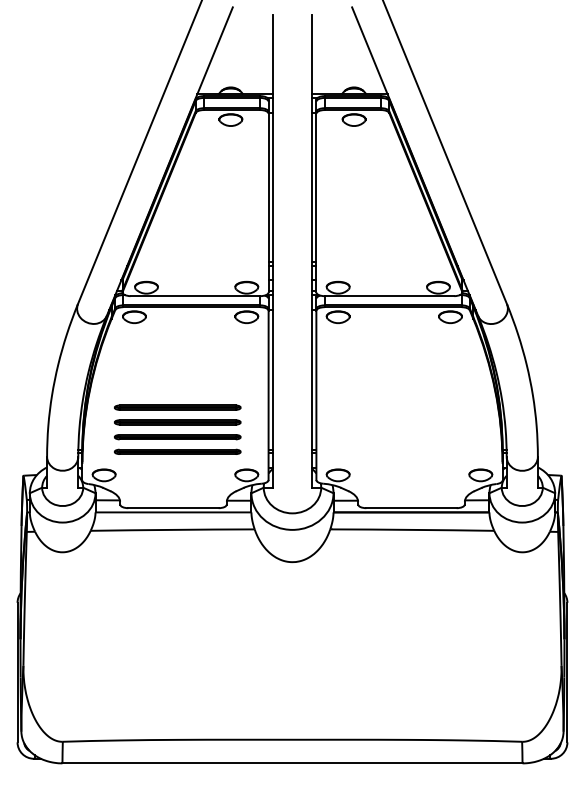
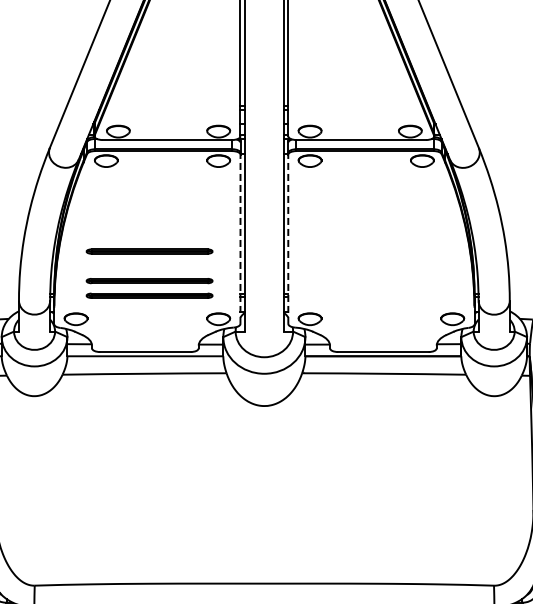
line: (268, 395) -> (240, 239), solid -> dashed
line: (316, 395) -> (288, 239), solid -> dashed
part: (177, 422) -> (149, 266), removed

